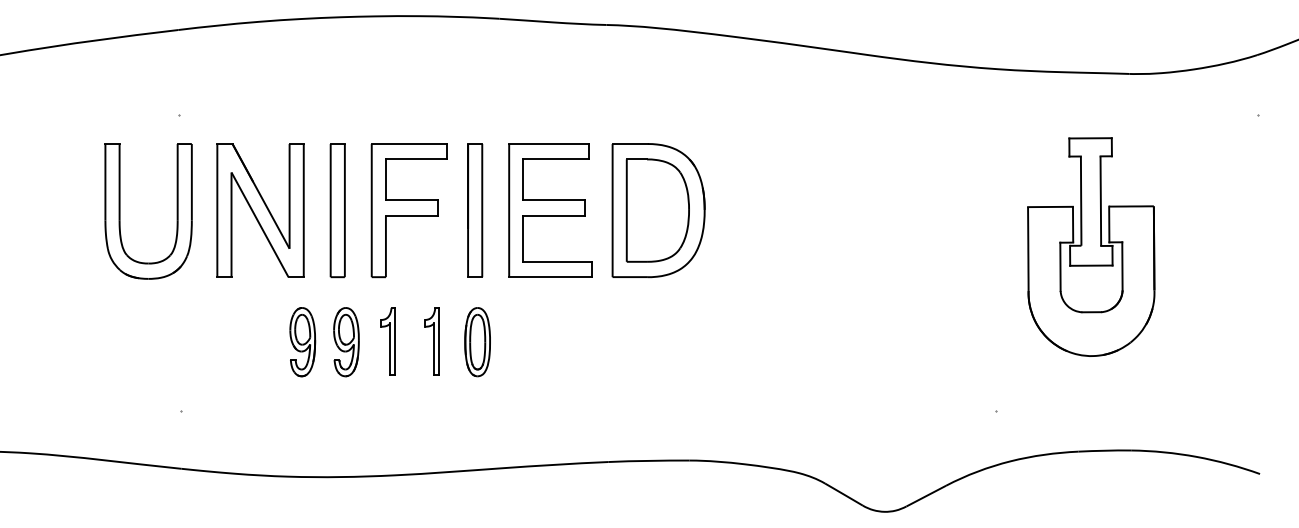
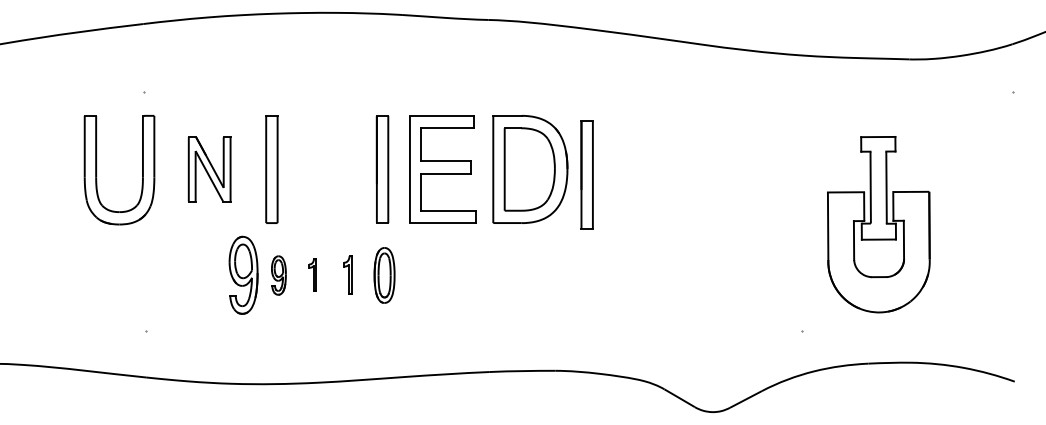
part: (260, 210) -> (209, 169), size x0.6
part: (408, 210) -> (328, 169), removed
part: (729, 217) -> (587, 175), added
part: (1091, 246) -> (879, 224), moved
part: (387, 341) -> (311, 274), size x0.6
part: (431, 341) -> (347, 274), size x0.7
part: (302, 342) -> (243, 275), size x1.4
part: (346, 342) -> (278, 275), size x0.7

